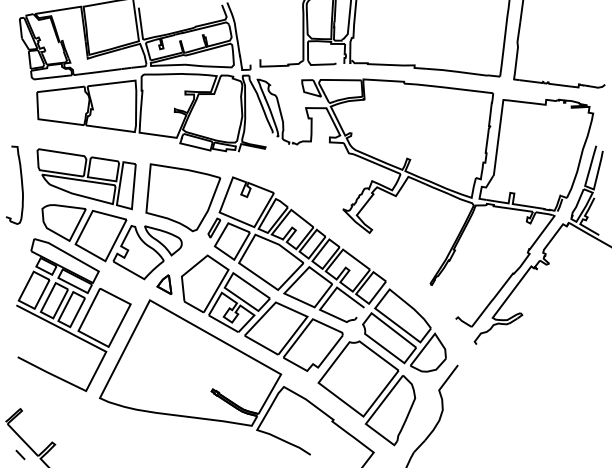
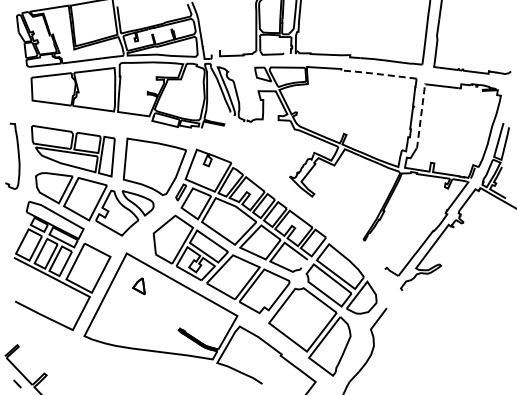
line: (446, 88) -> (377, 74), solid -> dashed
line: (497, 139) -> (420, 117), solid -> dashed
part: (163, 284) -> (138, 286), moved

